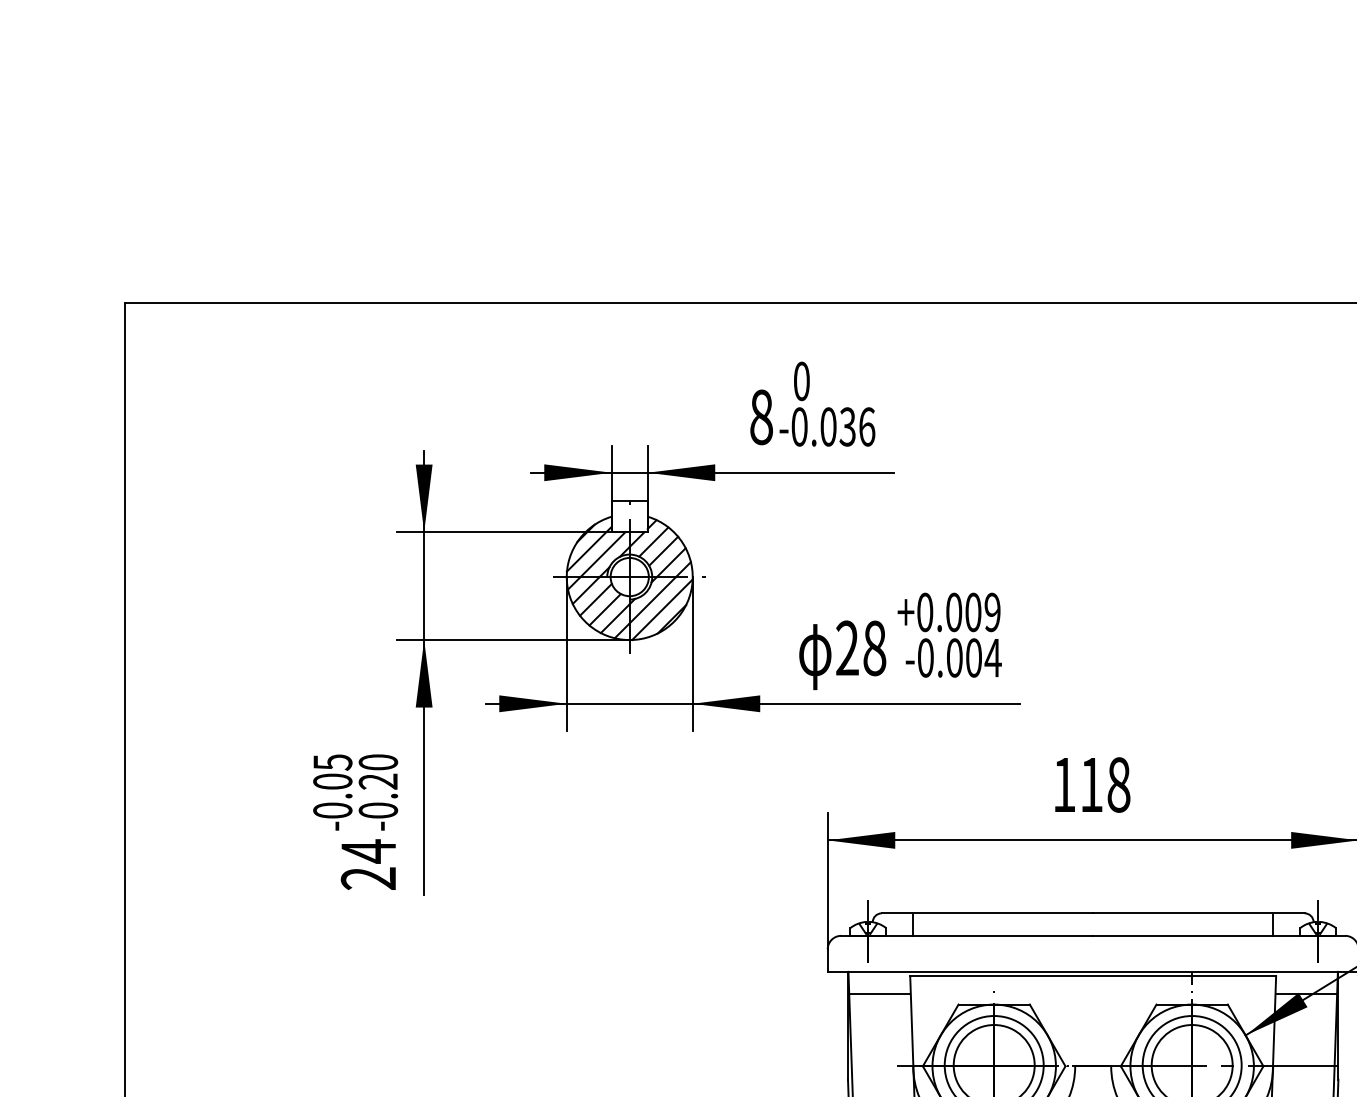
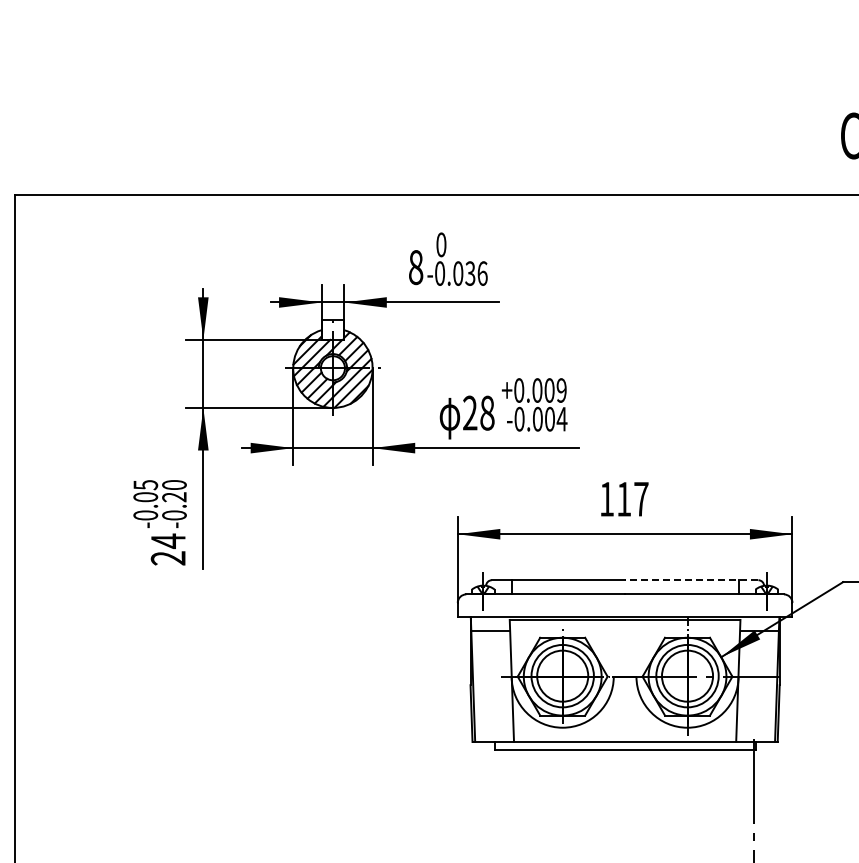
text: (1119, 783) -> (641, 498), 118 -> 117
line: (1198, 913) -> (691, 580), solid -> dashed

